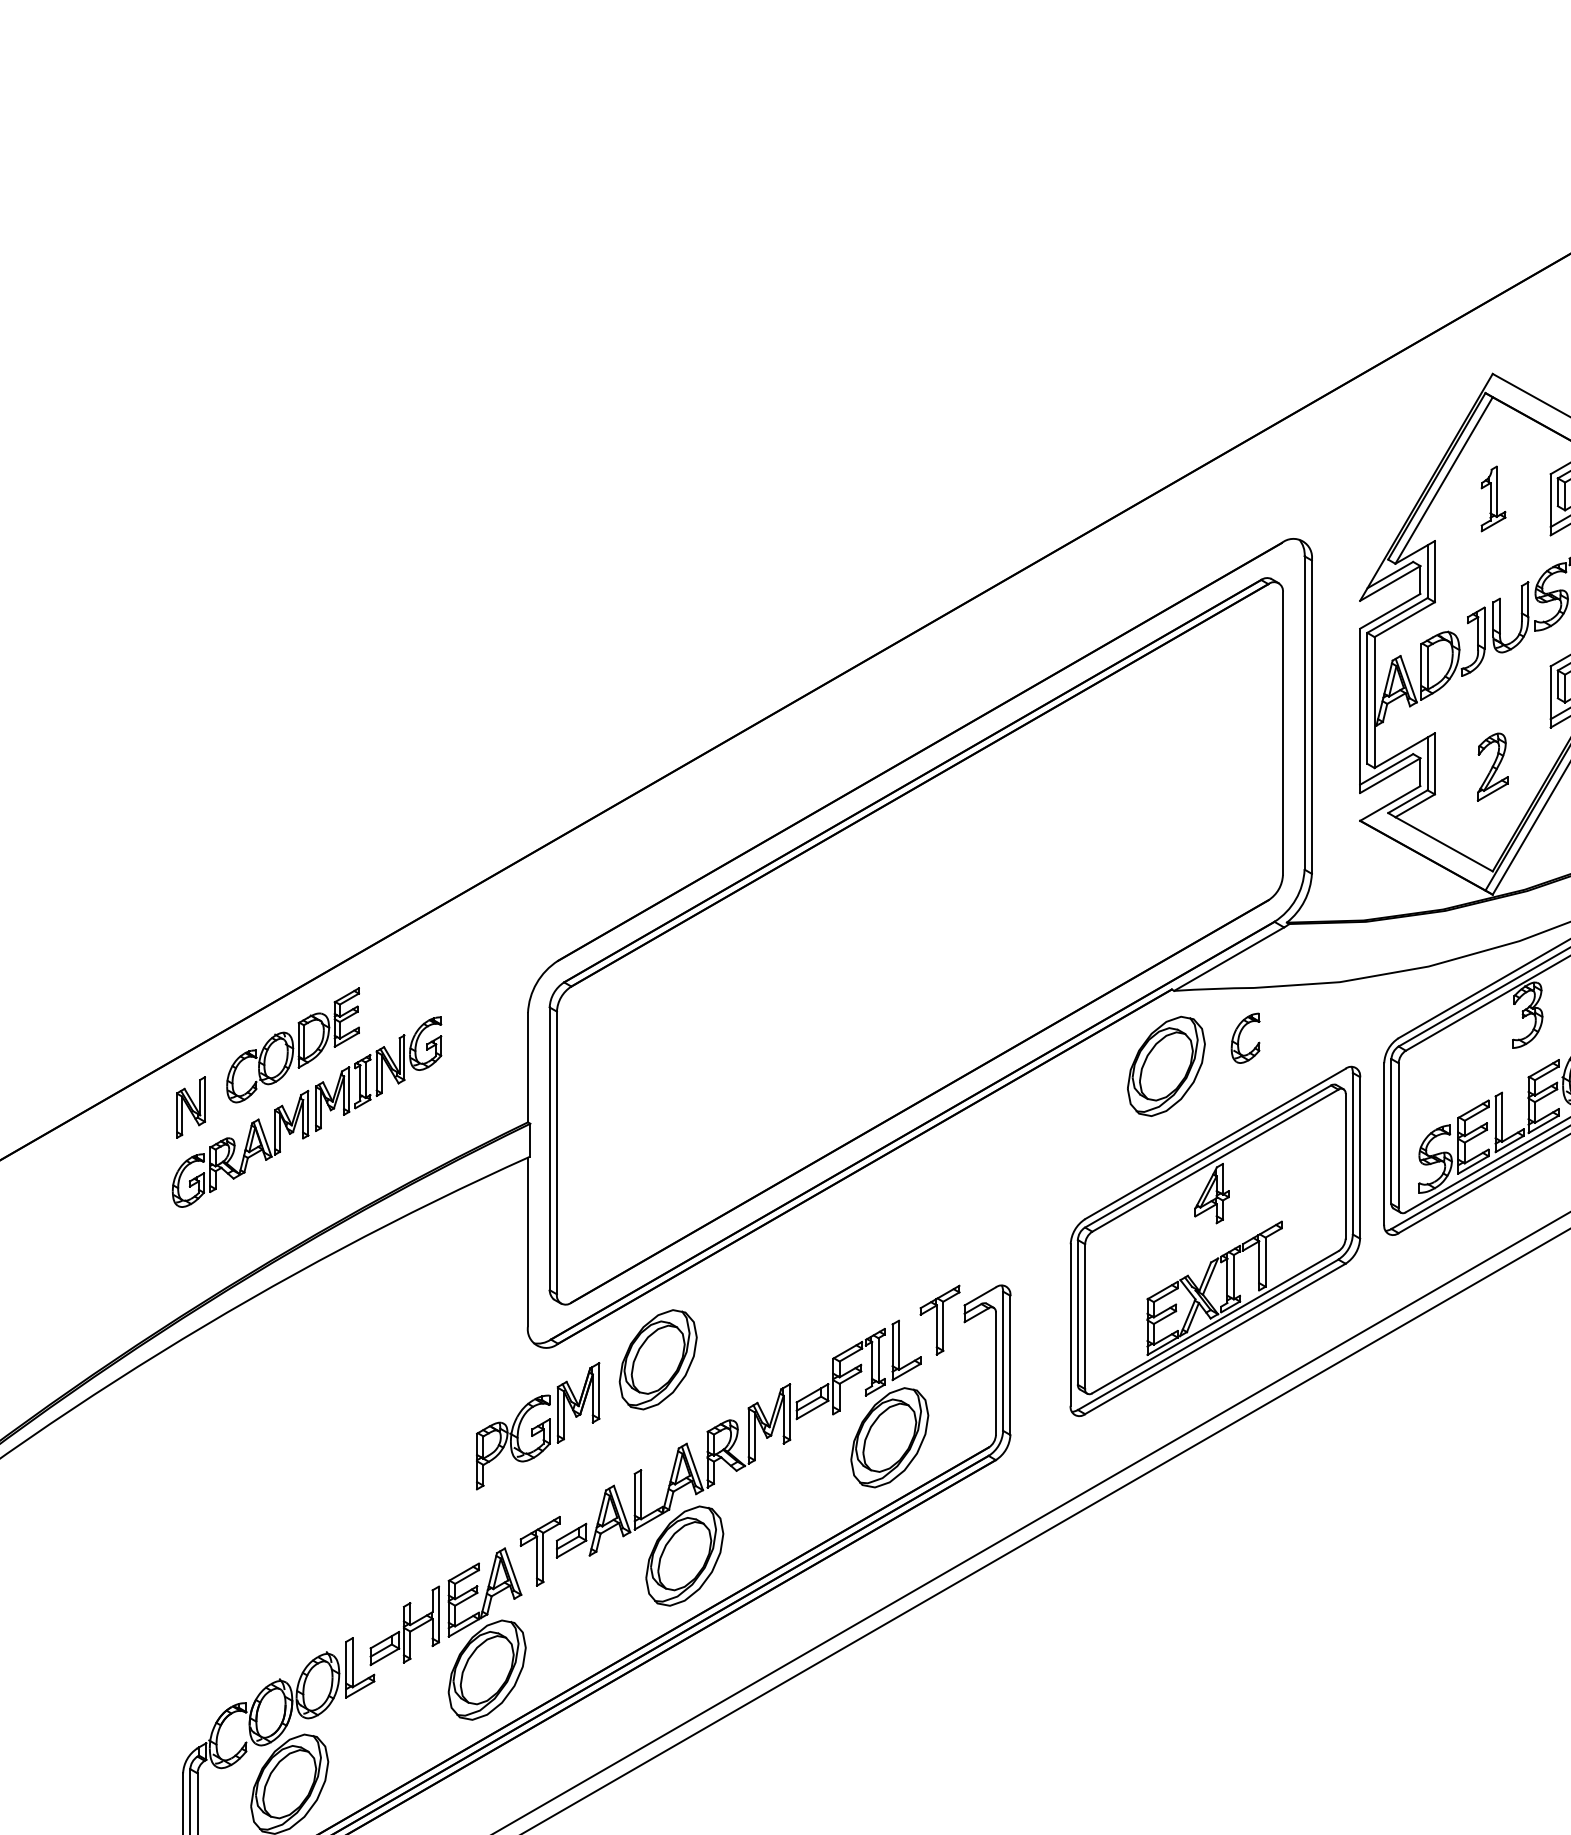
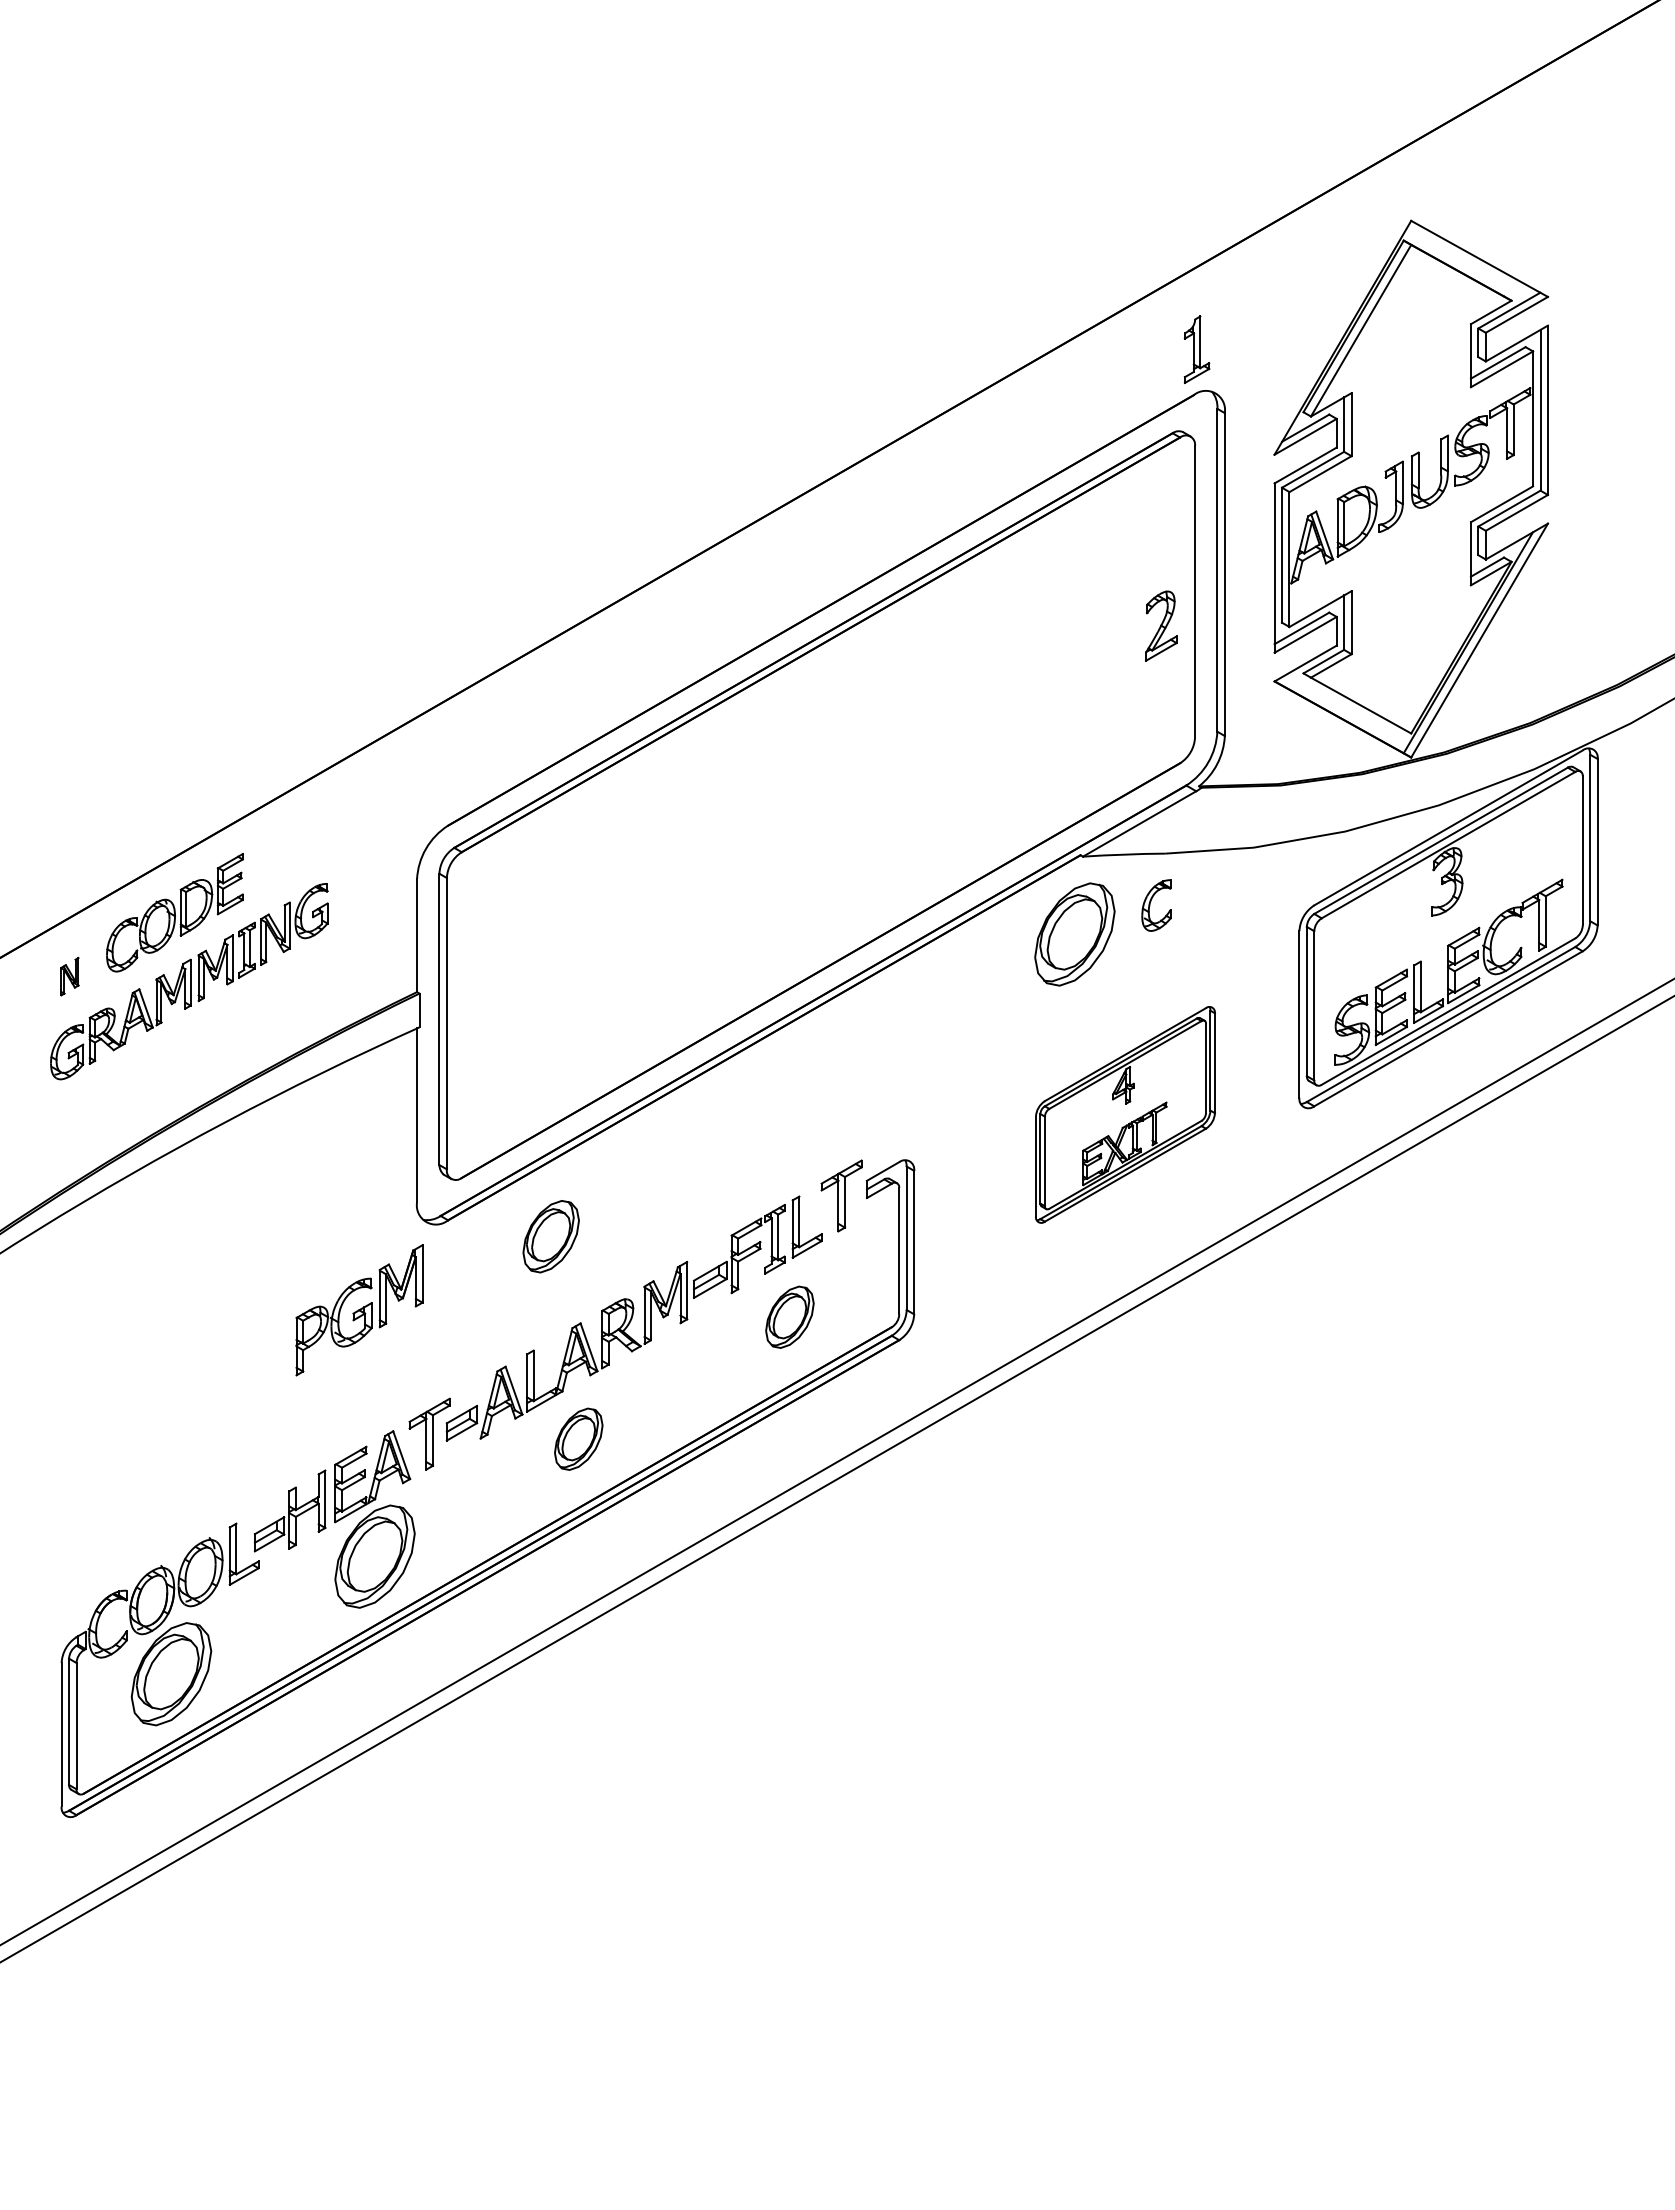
part: (1493, 498) -> (1196, 349), moved
part: (1492, 766) -> (1160, 625), moved
part: (190, 1107) -> (69, 976), size x0.6
part: (1215, 1241) -> (1125, 1114), size x0.6
part: (657, 1359) -> (550, 1236), size x0.7
part: (538, 1426) -> (359, 1310), moved
part: (889, 1438) -> (789, 1317), size x0.6
part: (684, 1556) -> (578, 1439), size x0.6

